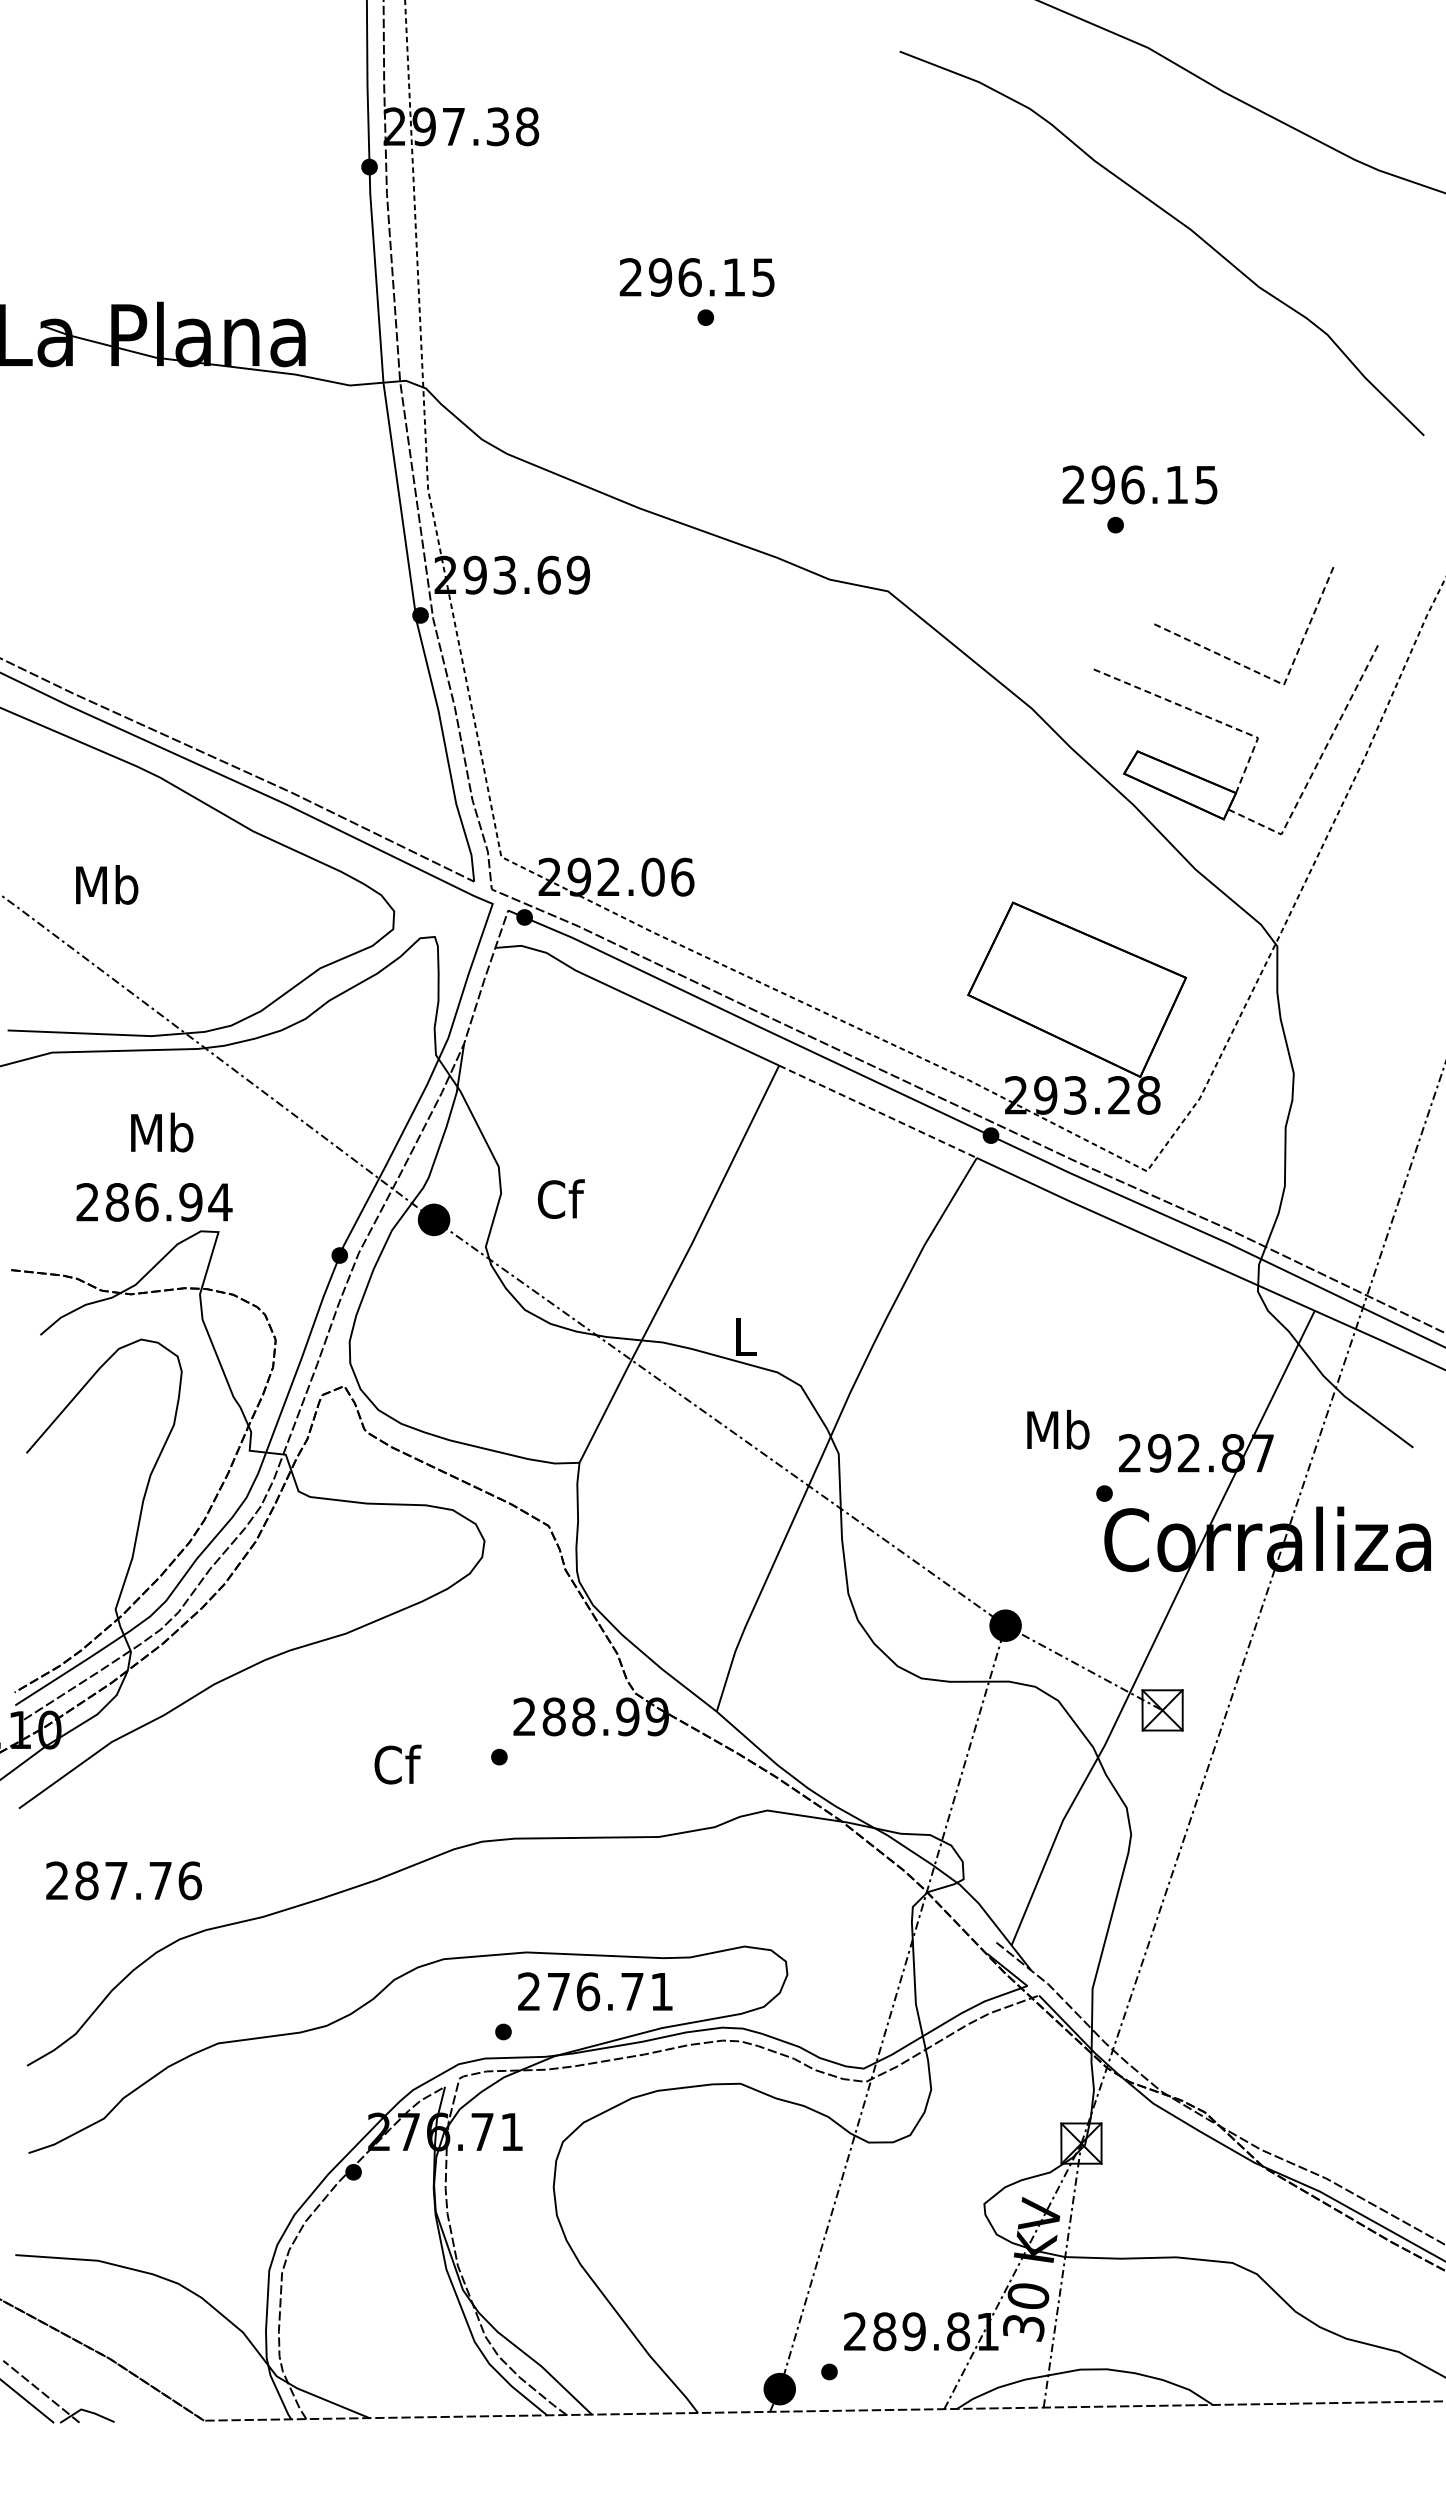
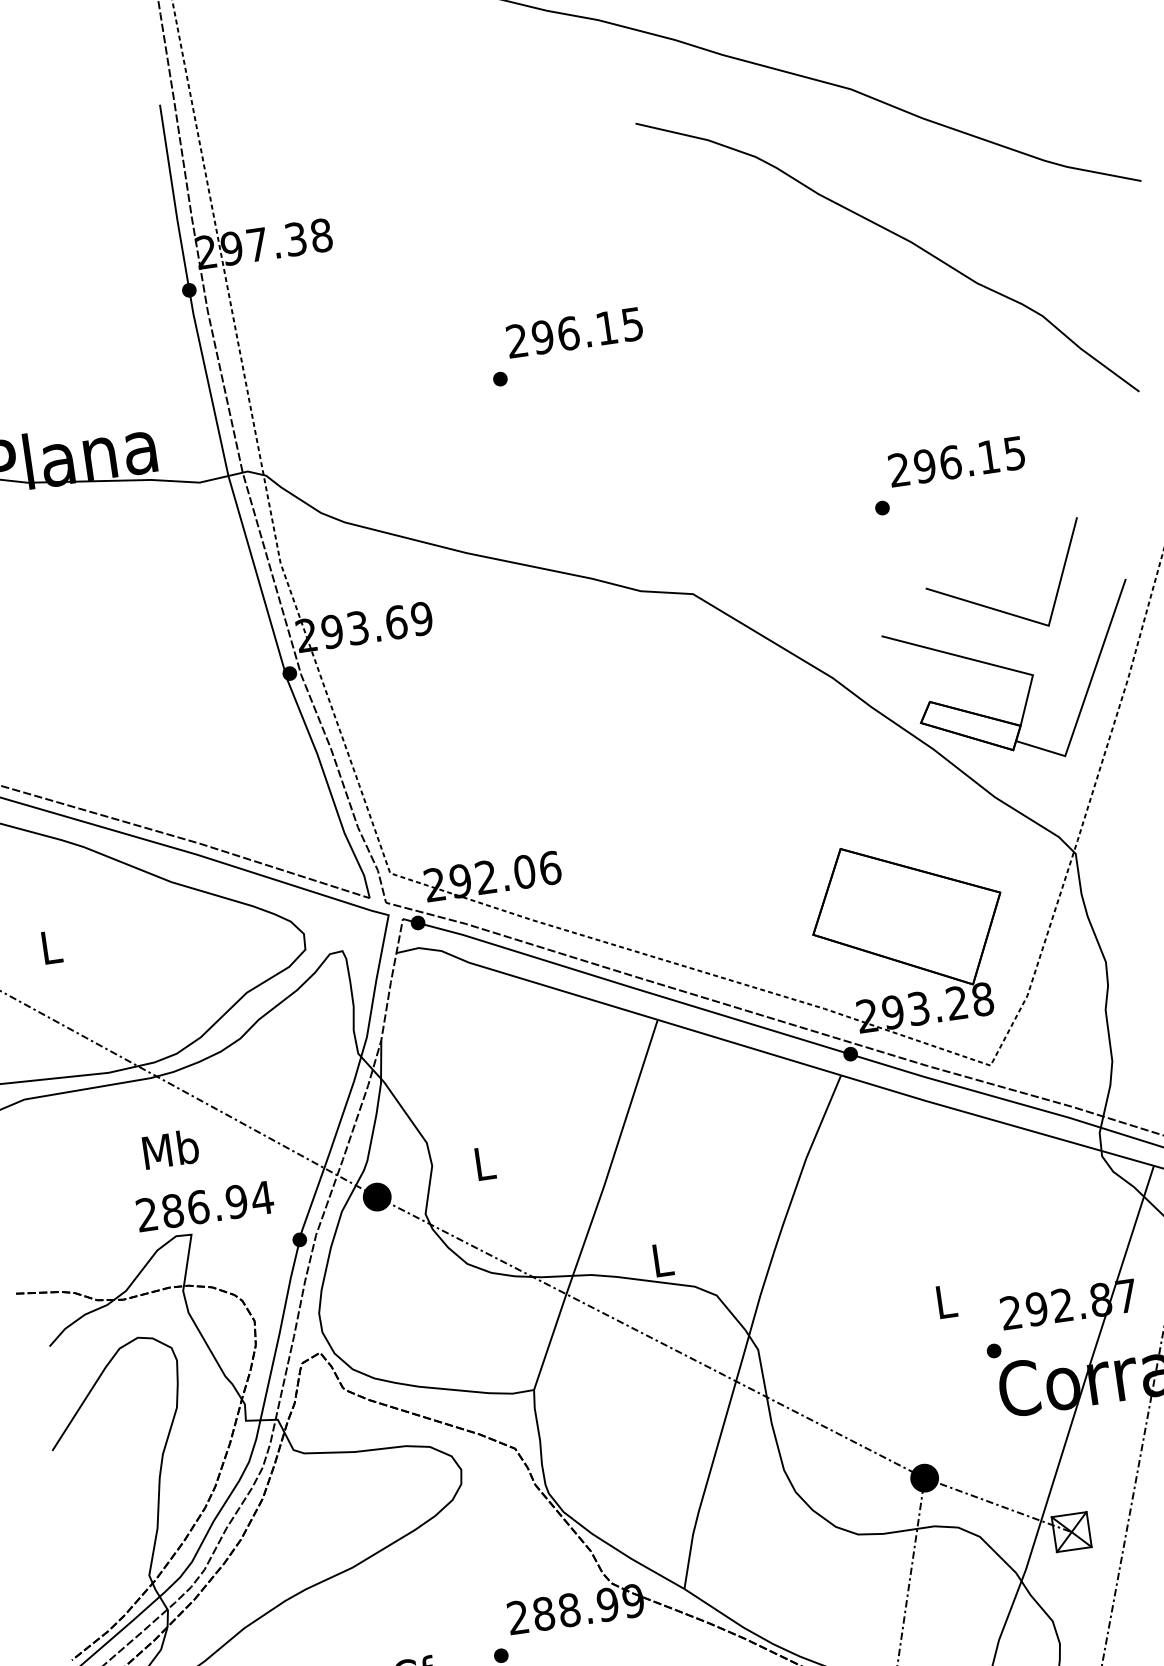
text: (696, 277) -> (574, 332), moved
text: (1139, 484) -> (956, 461), moved
line: (1275, 681) -> (1040, 623), dashed -> solid
line: (1203, 715) -> (982, 662), dashed -> solid
line: (1316, 766) -> (1087, 692), dashed -> solid
text: (107, 884) -> (51, 946), Mb -> L
line: (878, 1112) -> (749, 1048), dashed -> solid
text: (162, 1132) -> (171, 1149), moved
text: (561, 1199) -> (485, 1163), Cf -> L
text: (154, 1202) -> (205, 1206), moved
text: (1058, 1429) -> (946, 1301), Mb -> L

